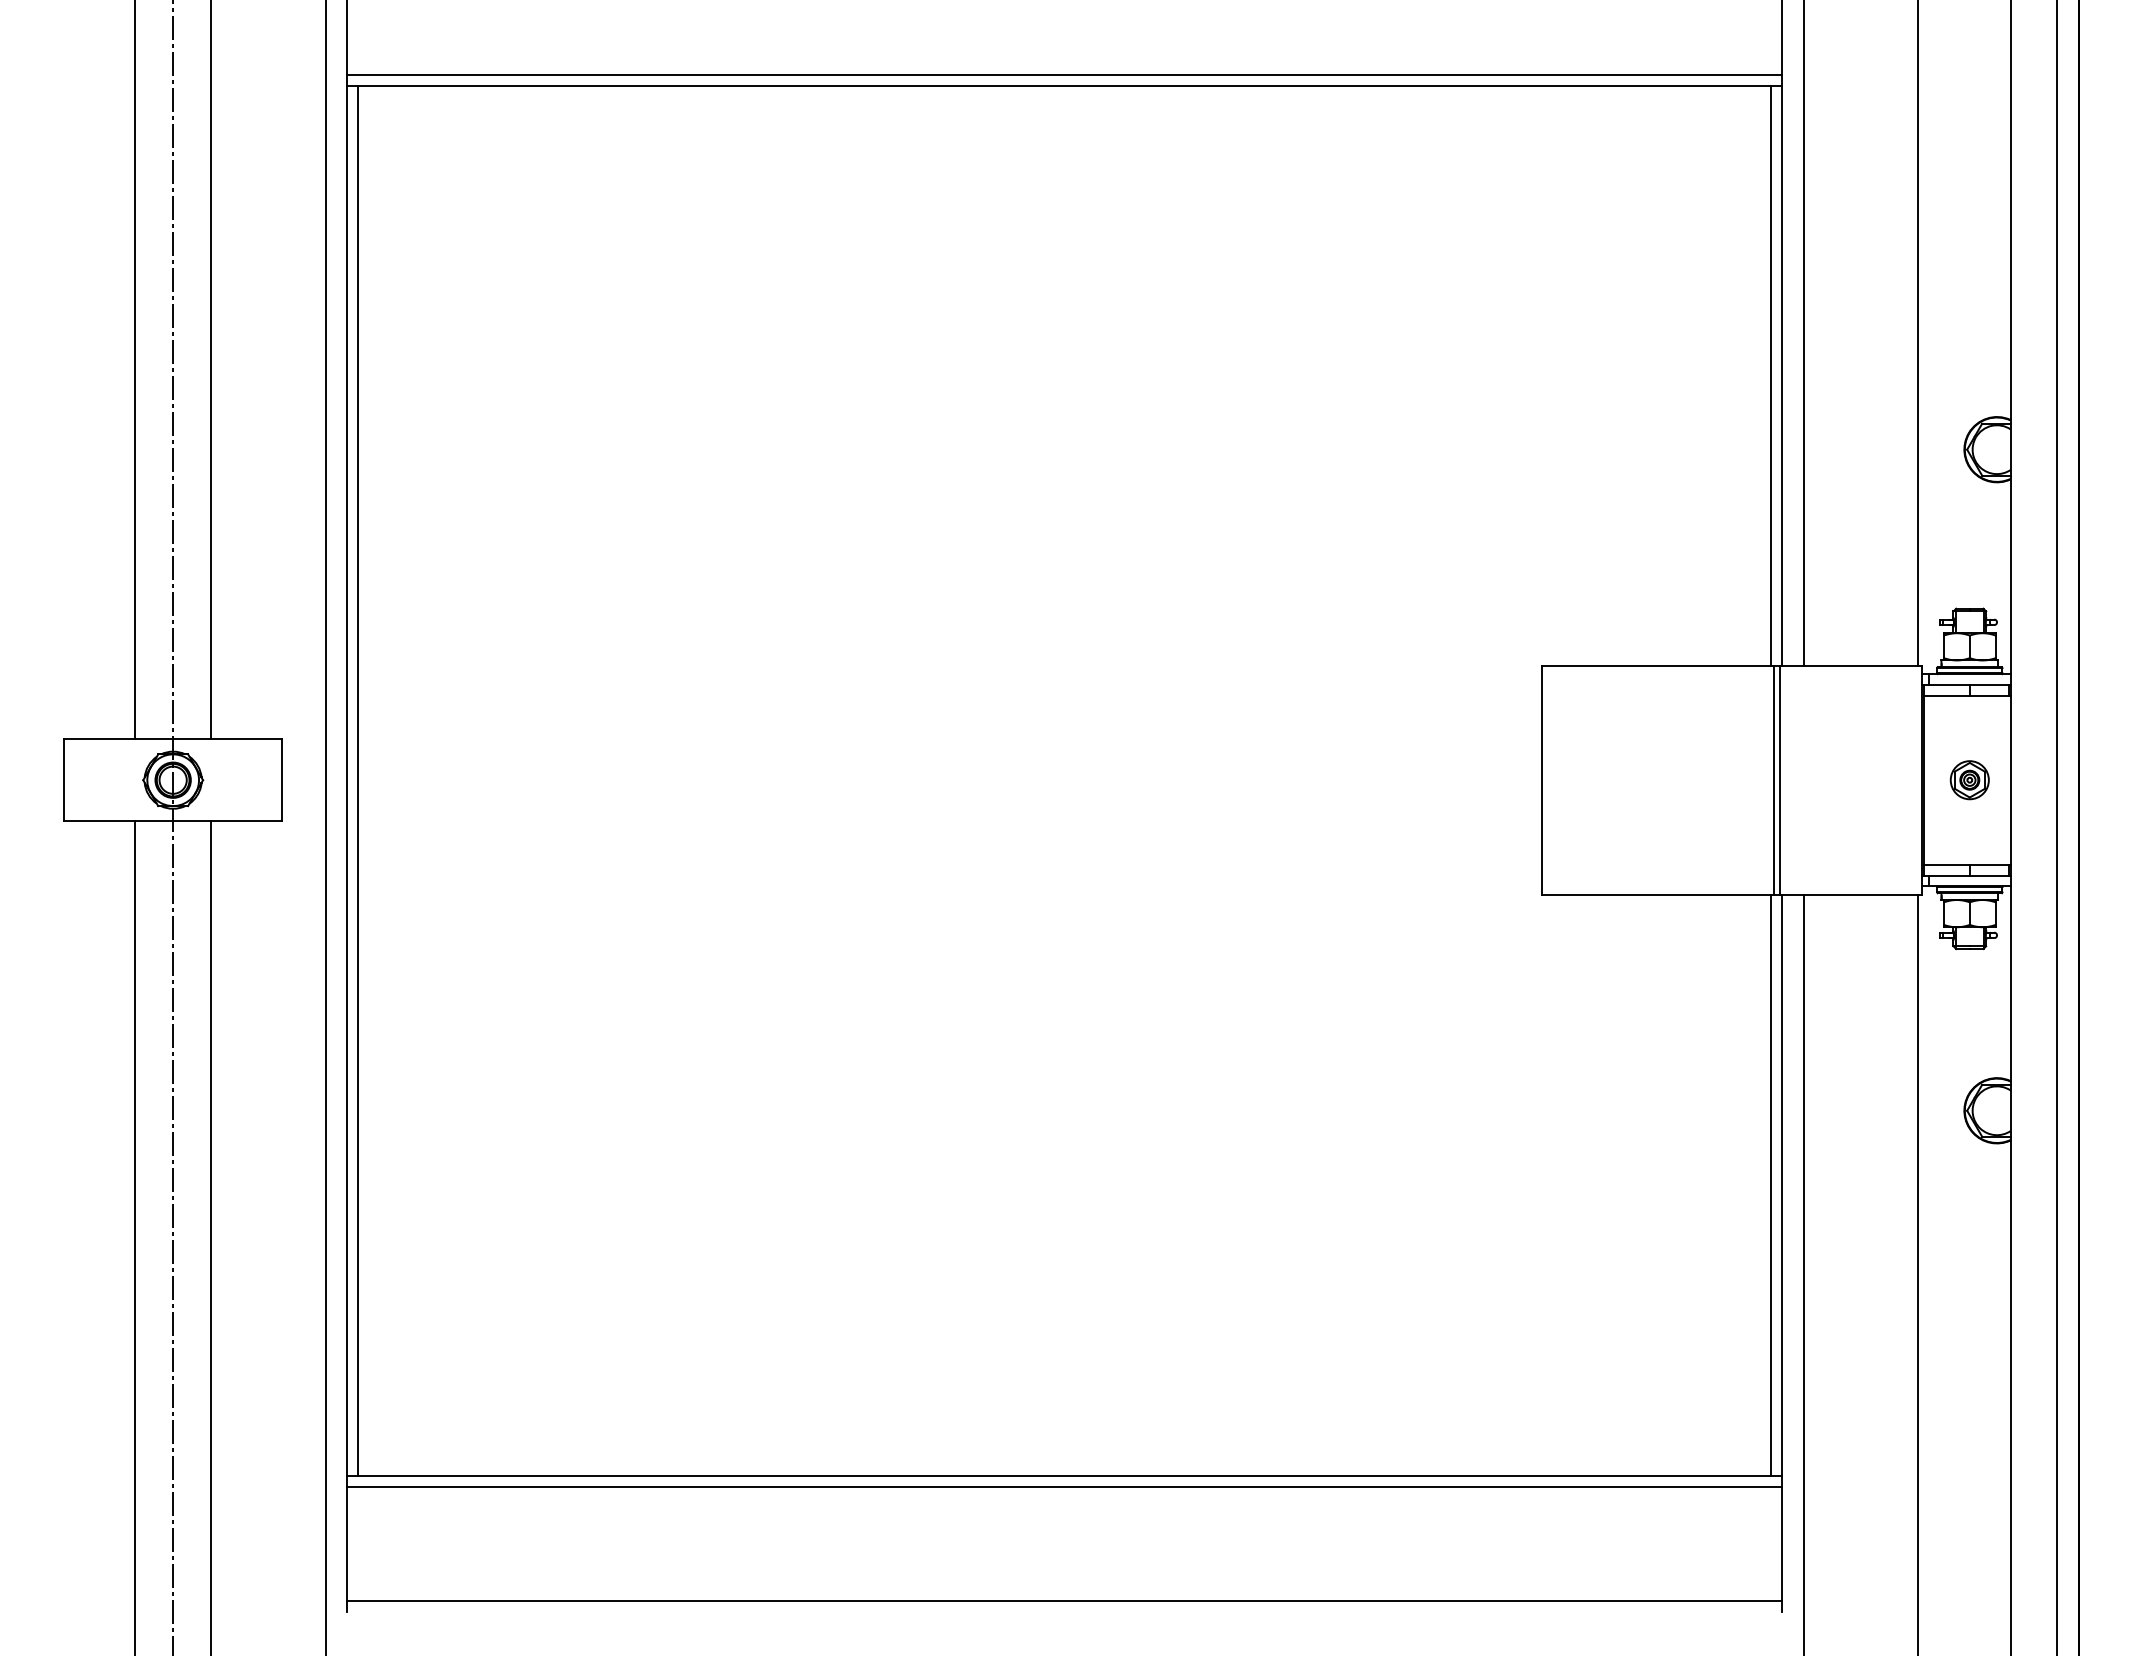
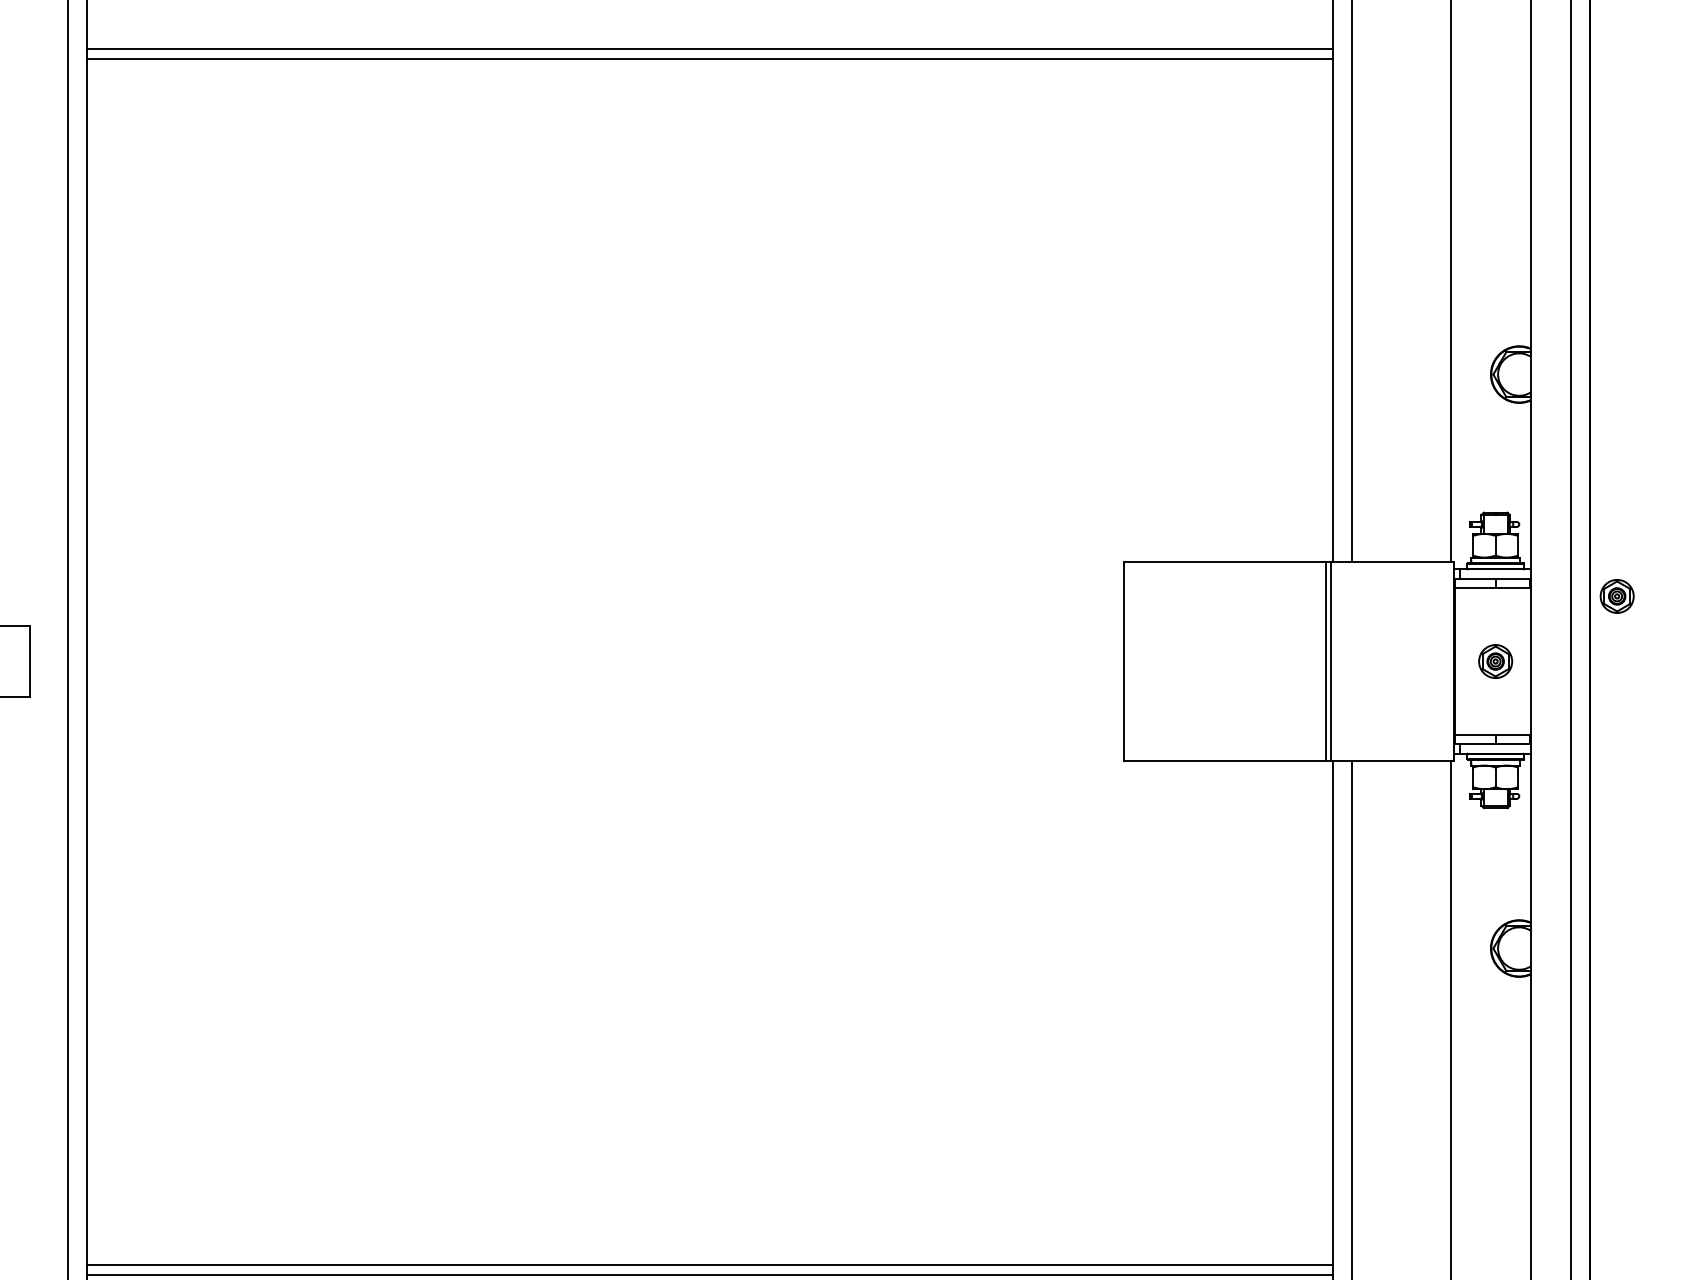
line: (1771, 375) -> (1323, 310), removed
part: (2109, 705) -> (1616, 596), added
line: (358, 780) -> (96, 661), removed
line: (1771, 1184) -> (1323, 1012), removed

